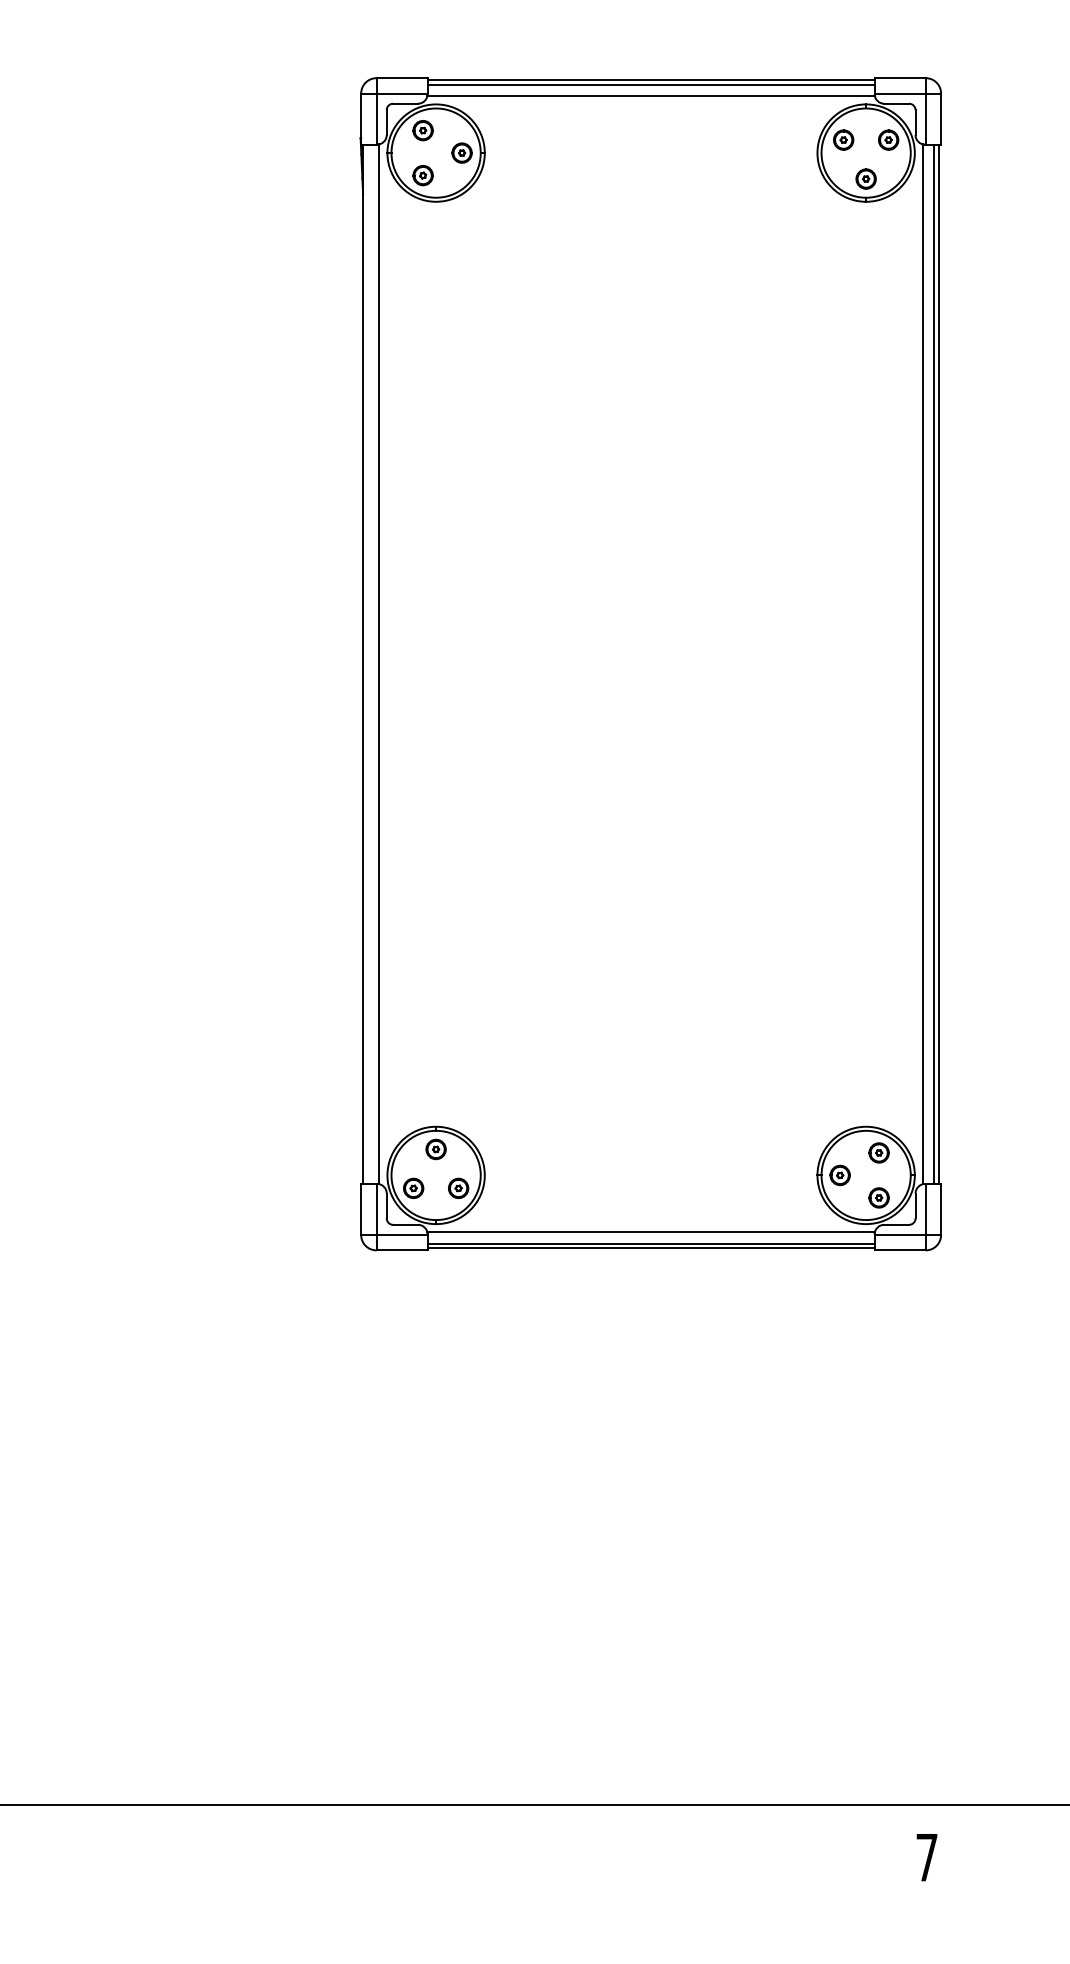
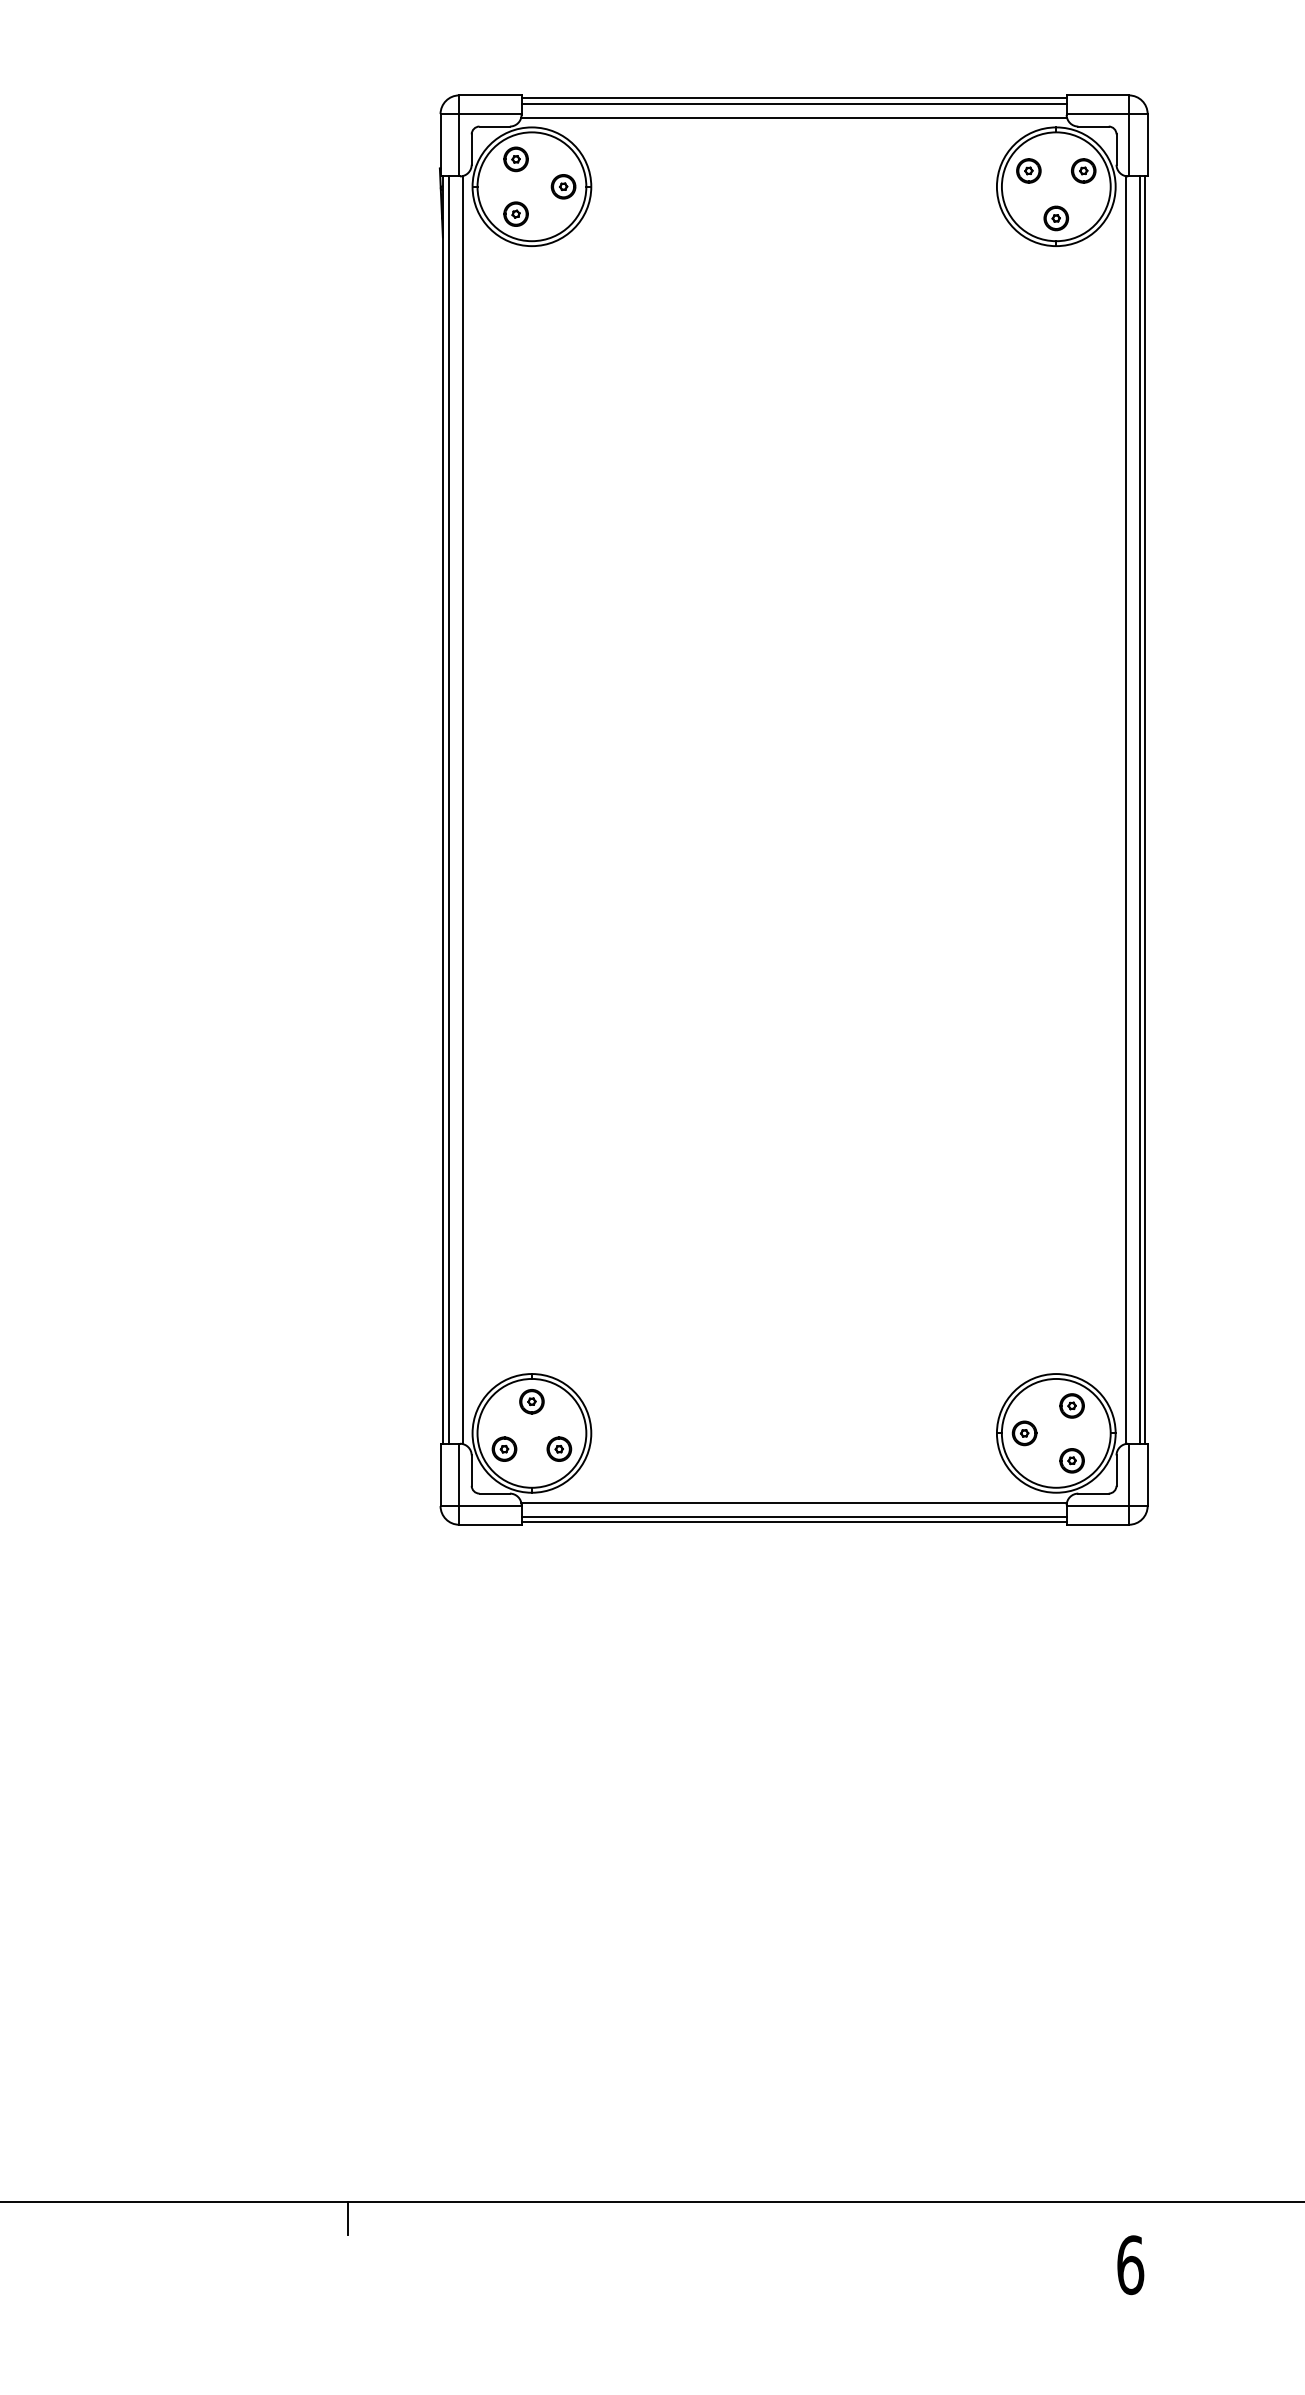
line: (367, 663) -> (448, 809), added
line: (285, 1819) -> (348, 2218), added
text: (927, 1857) -> (1130, 2265), 7 -> 6

